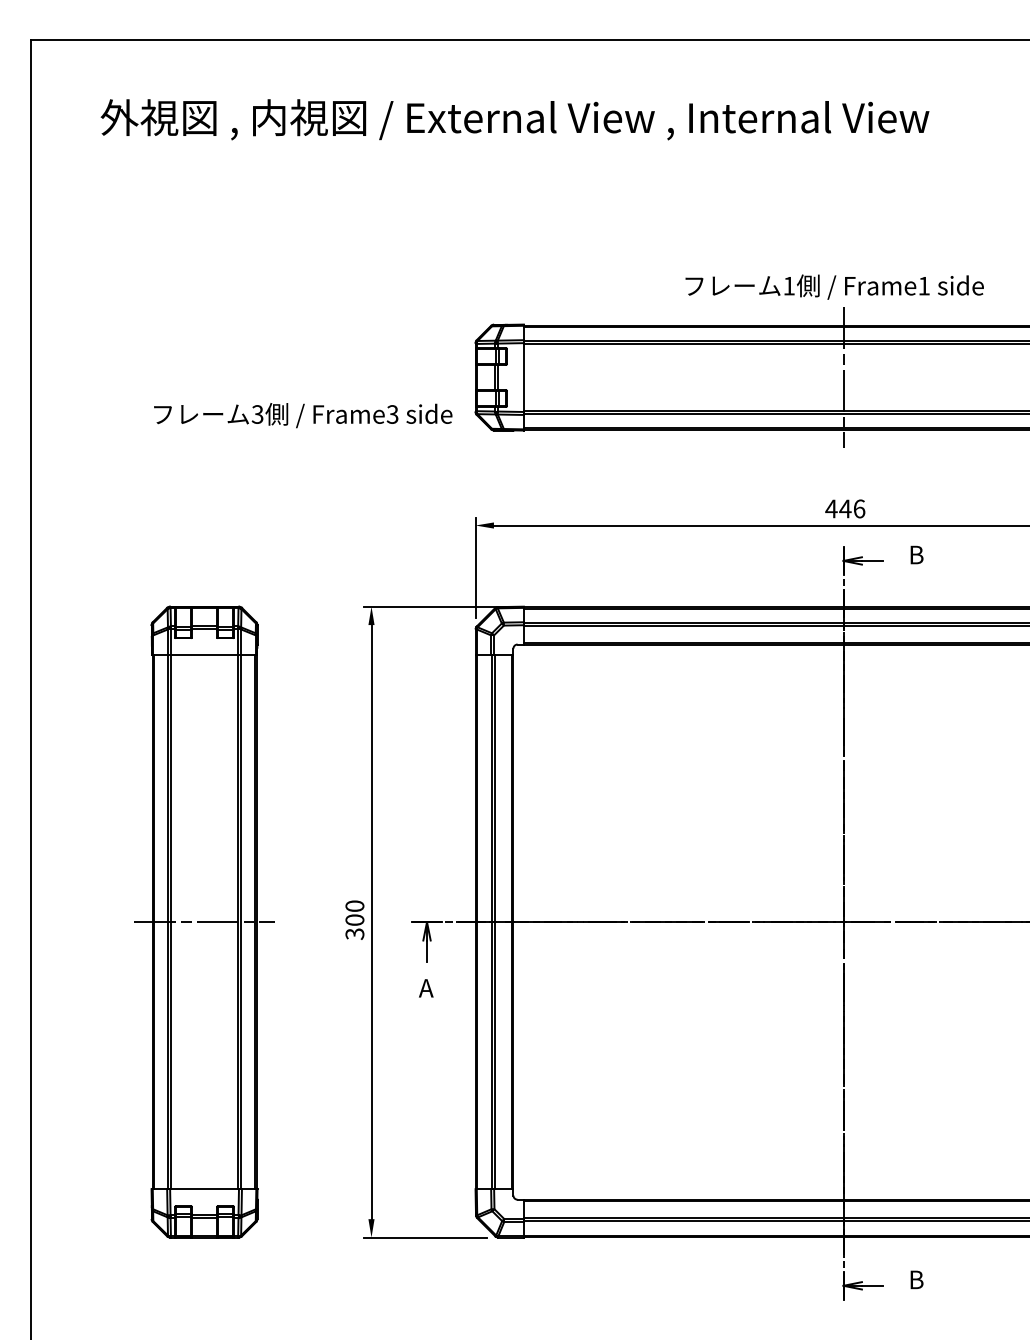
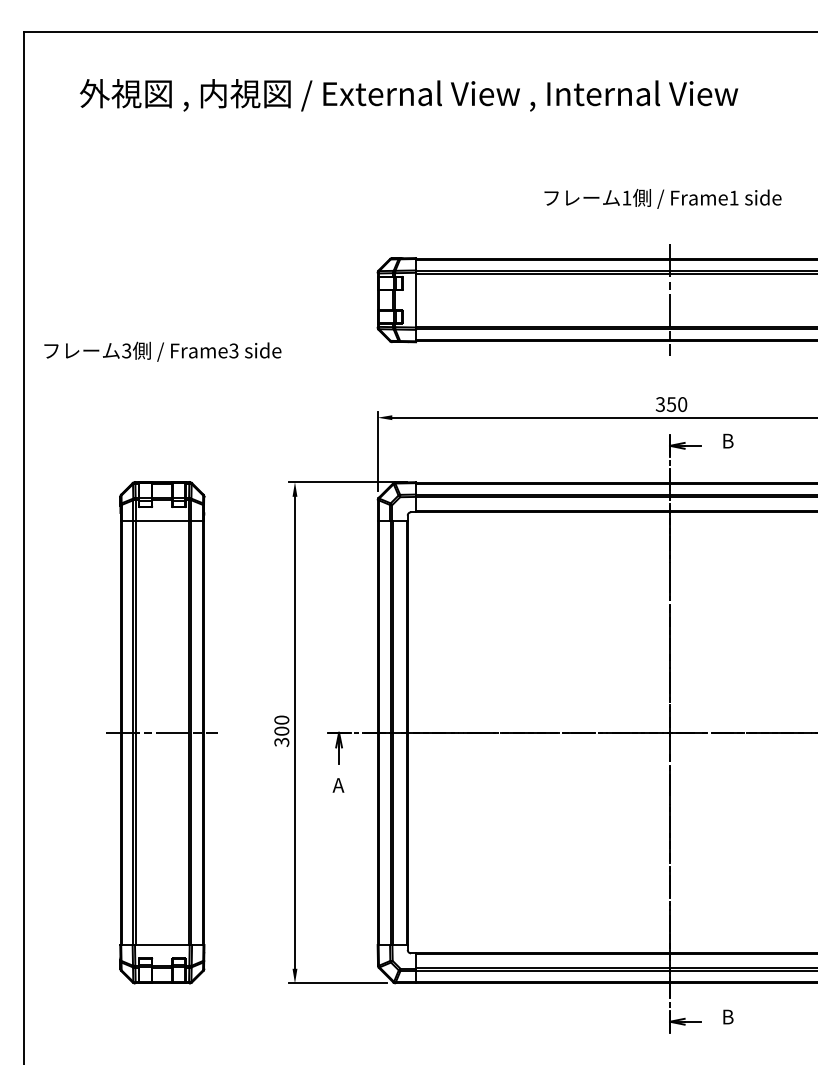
text: (834, 286) -> (662, 198), moved
text: (303, 415) -> (163, 351), moved
text: (845, 508) -> (671, 404), 446 -> 350

